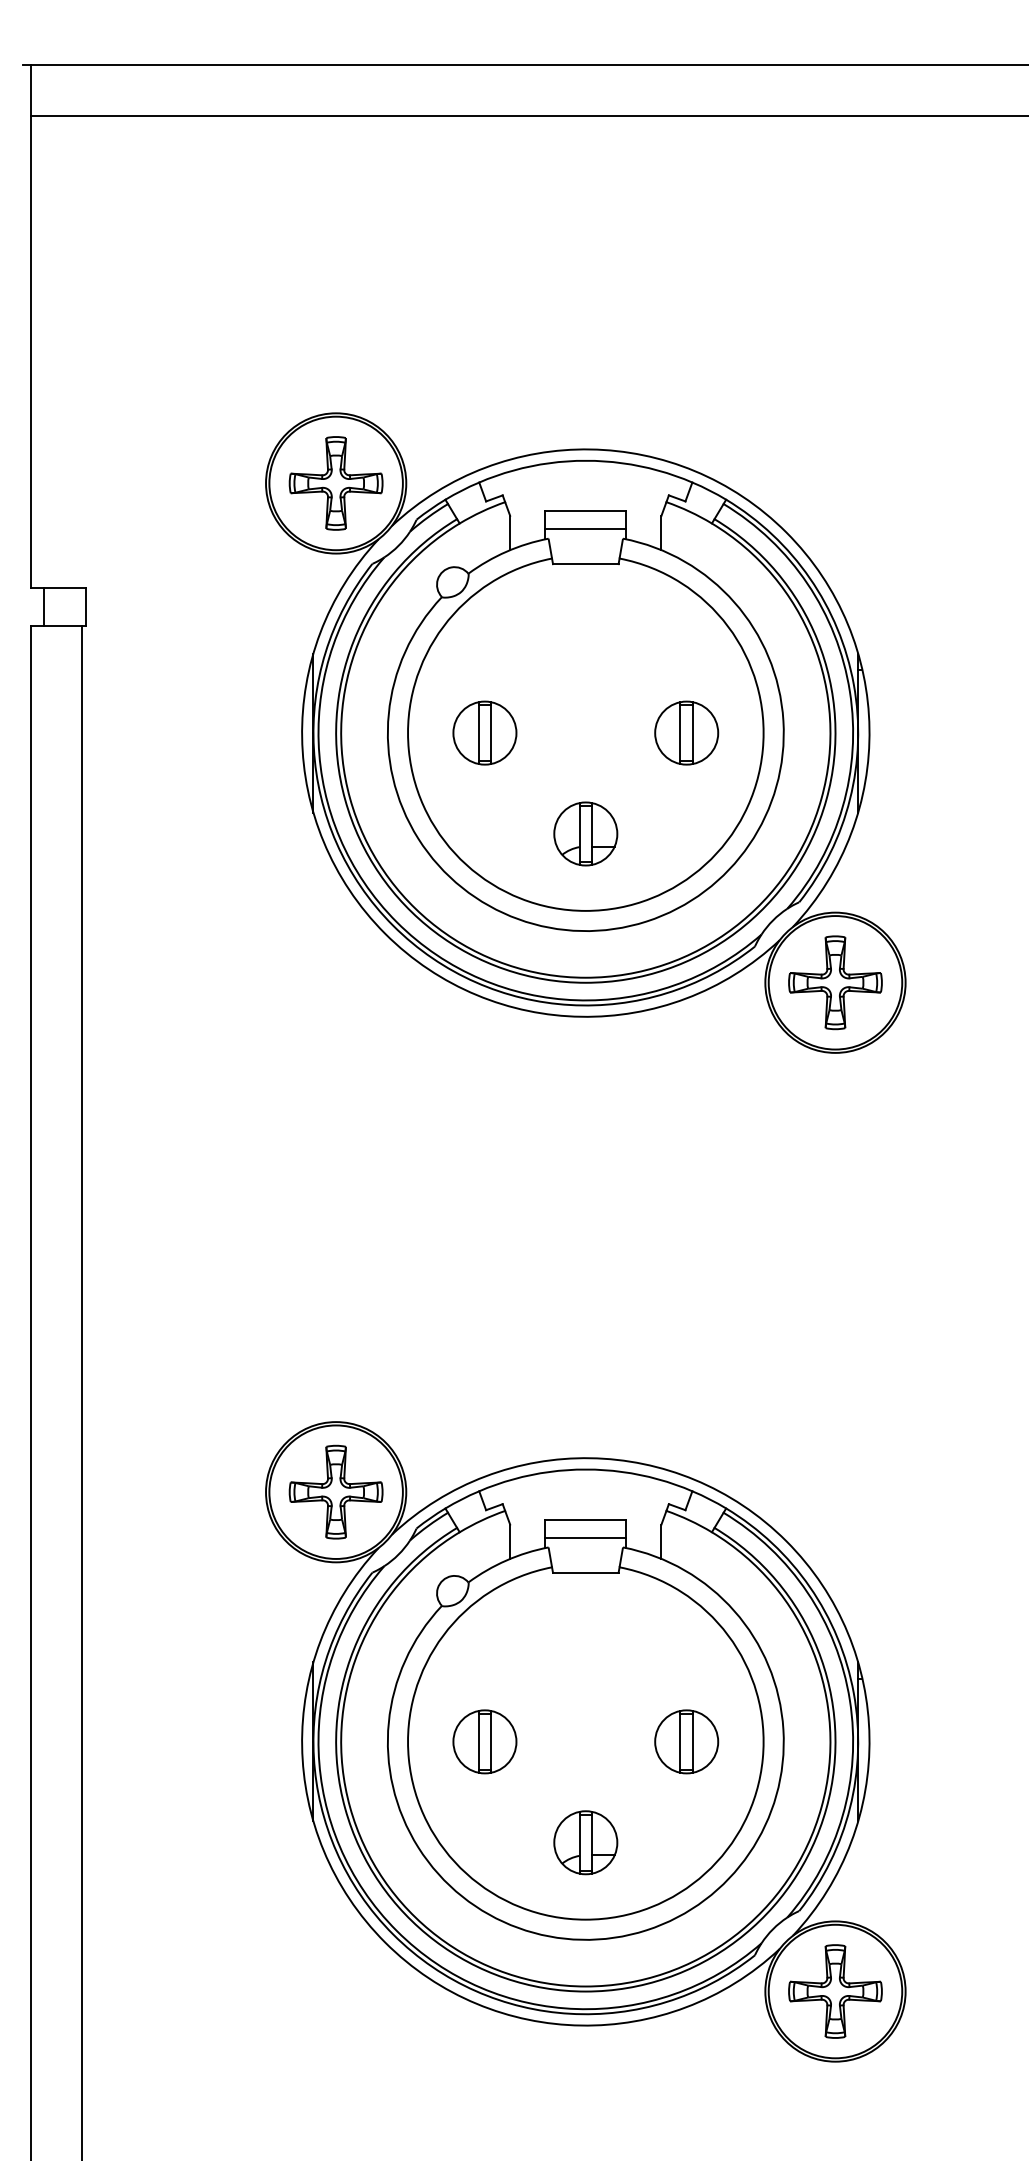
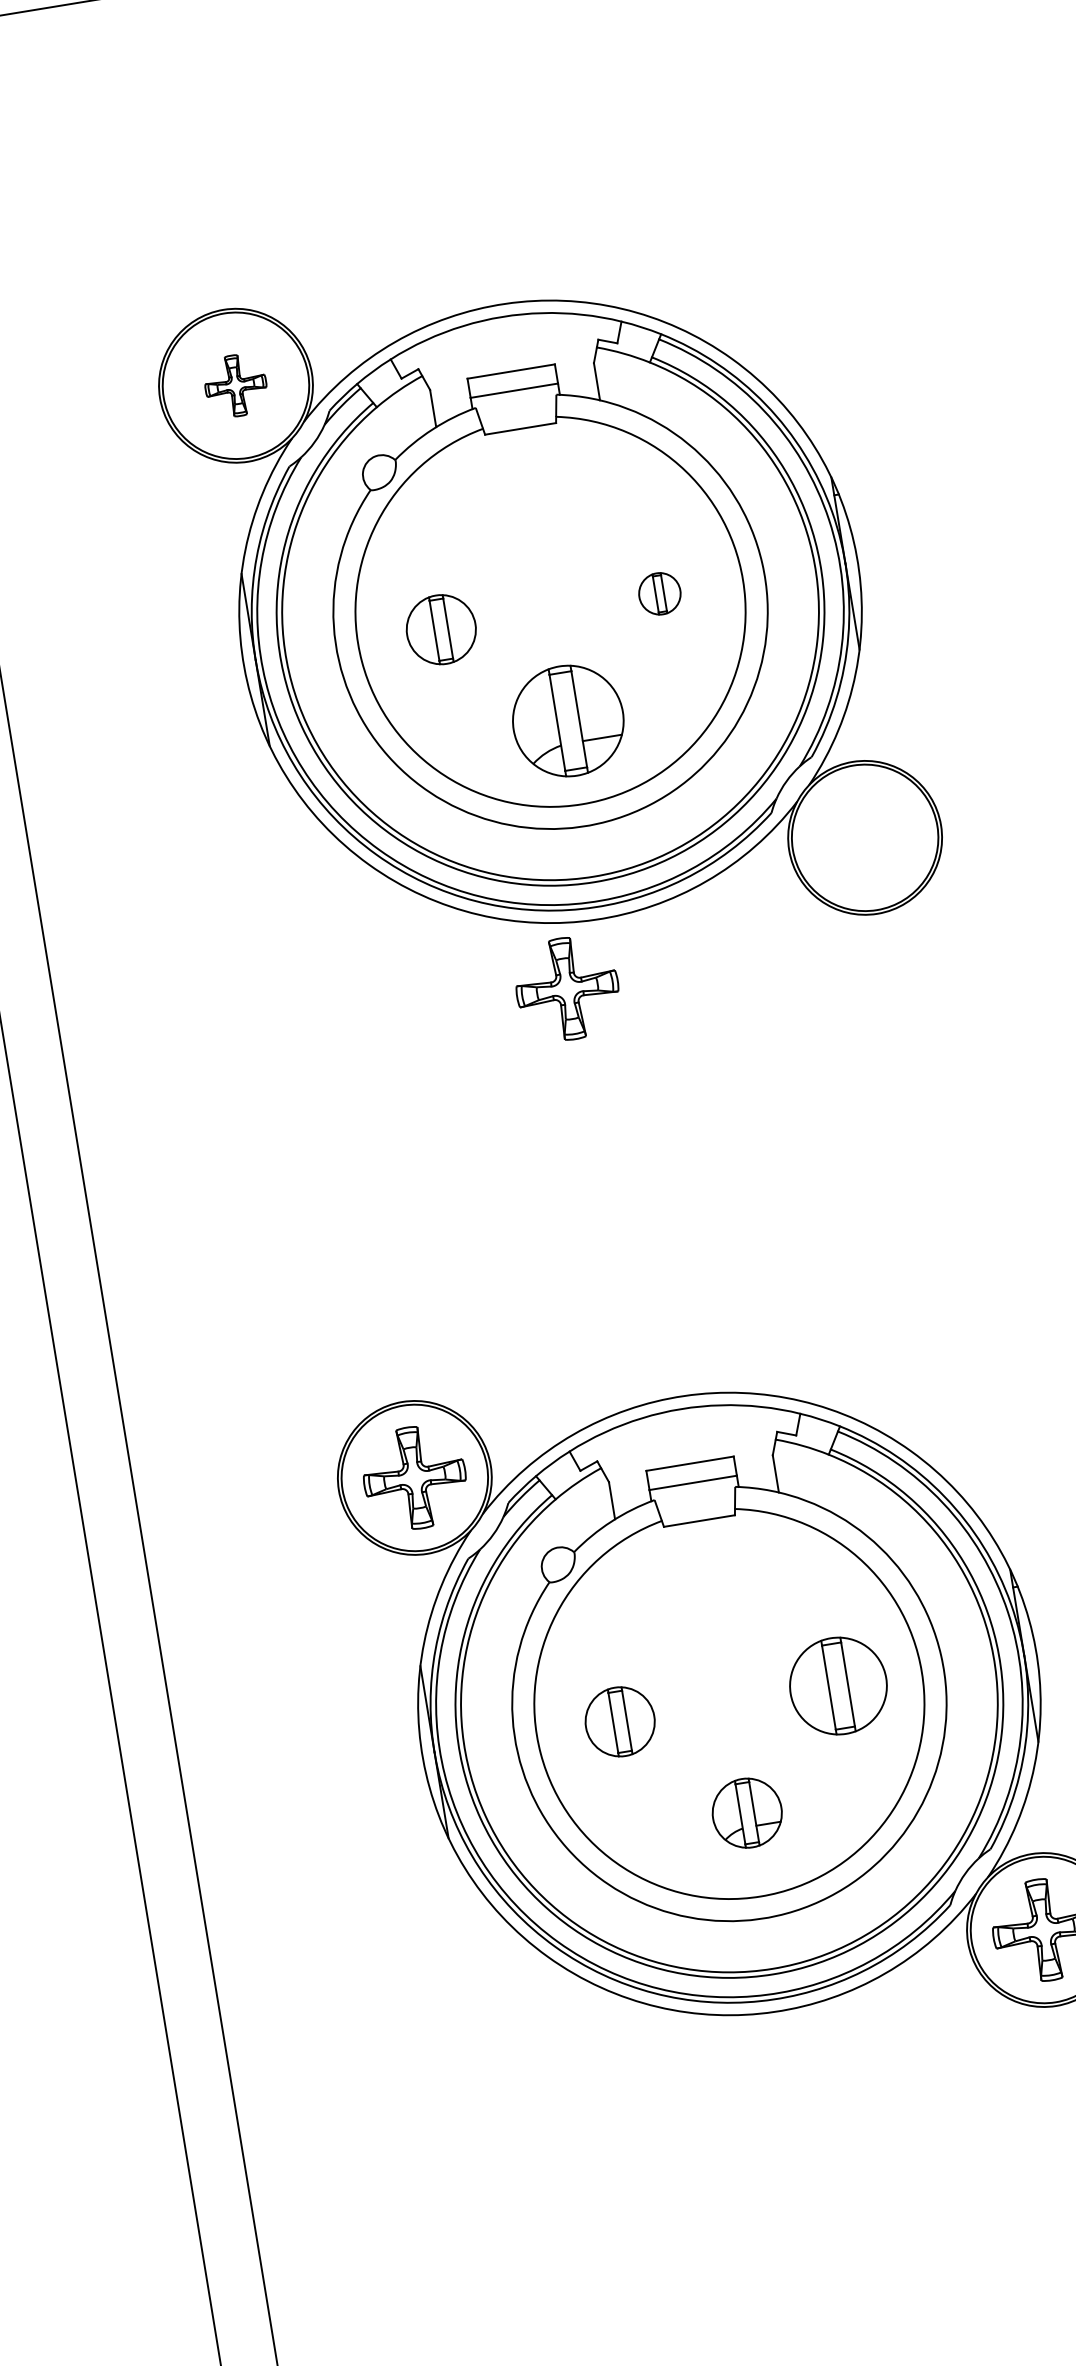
part: (335, 483) -> (235, 385), size x0.6
part: (686, 732) -> (659, 593), size x0.6
part: (585, 833) -> (568, 720), size x1.6
part: (835, 982) -> (567, 988), moved
part: (686, 1741) -> (838, 1685), size x1.4

